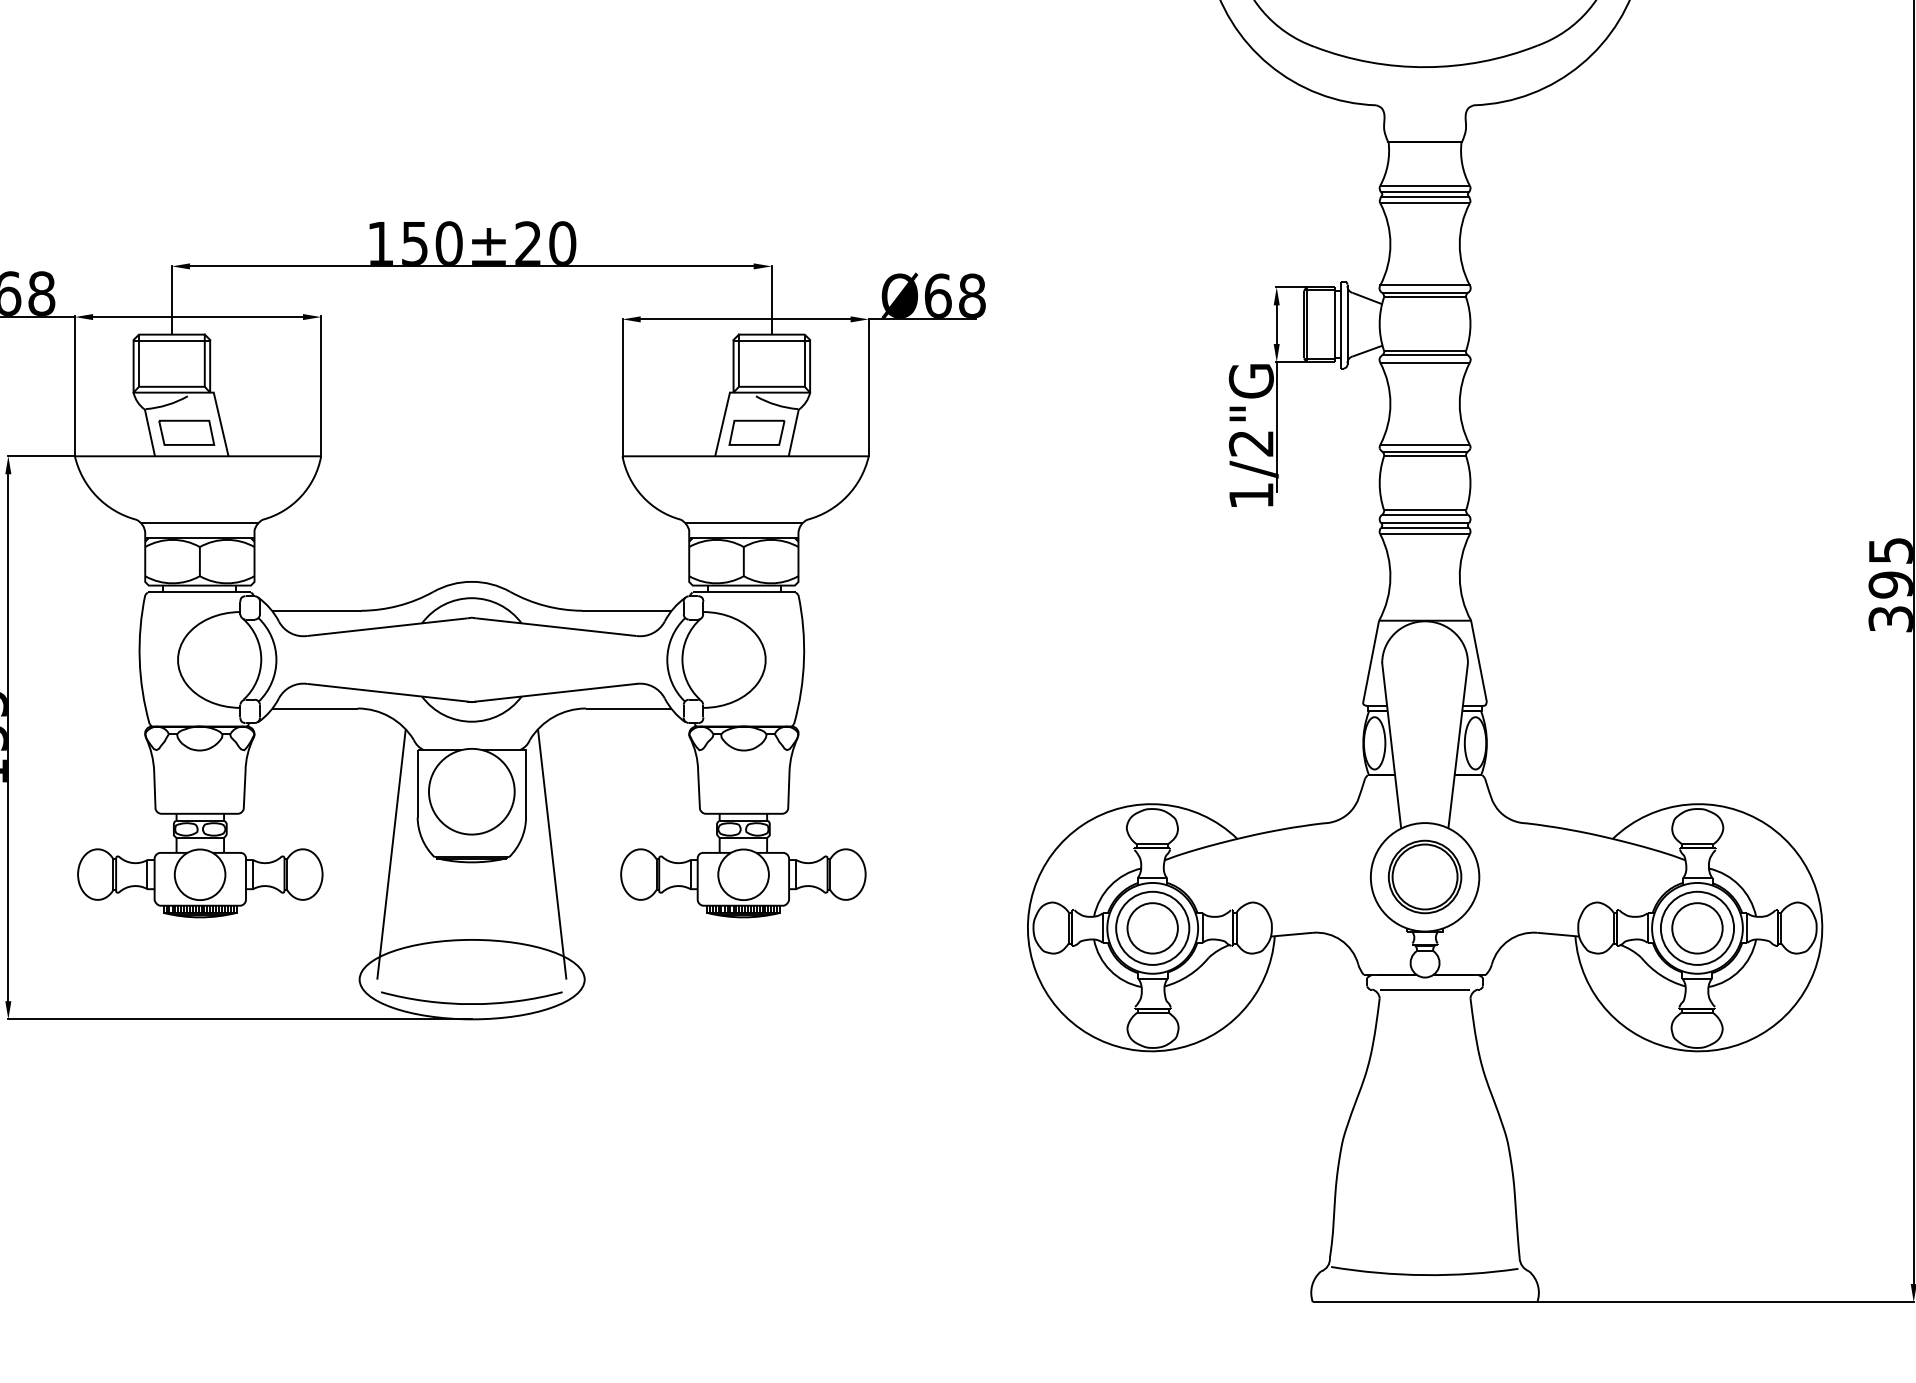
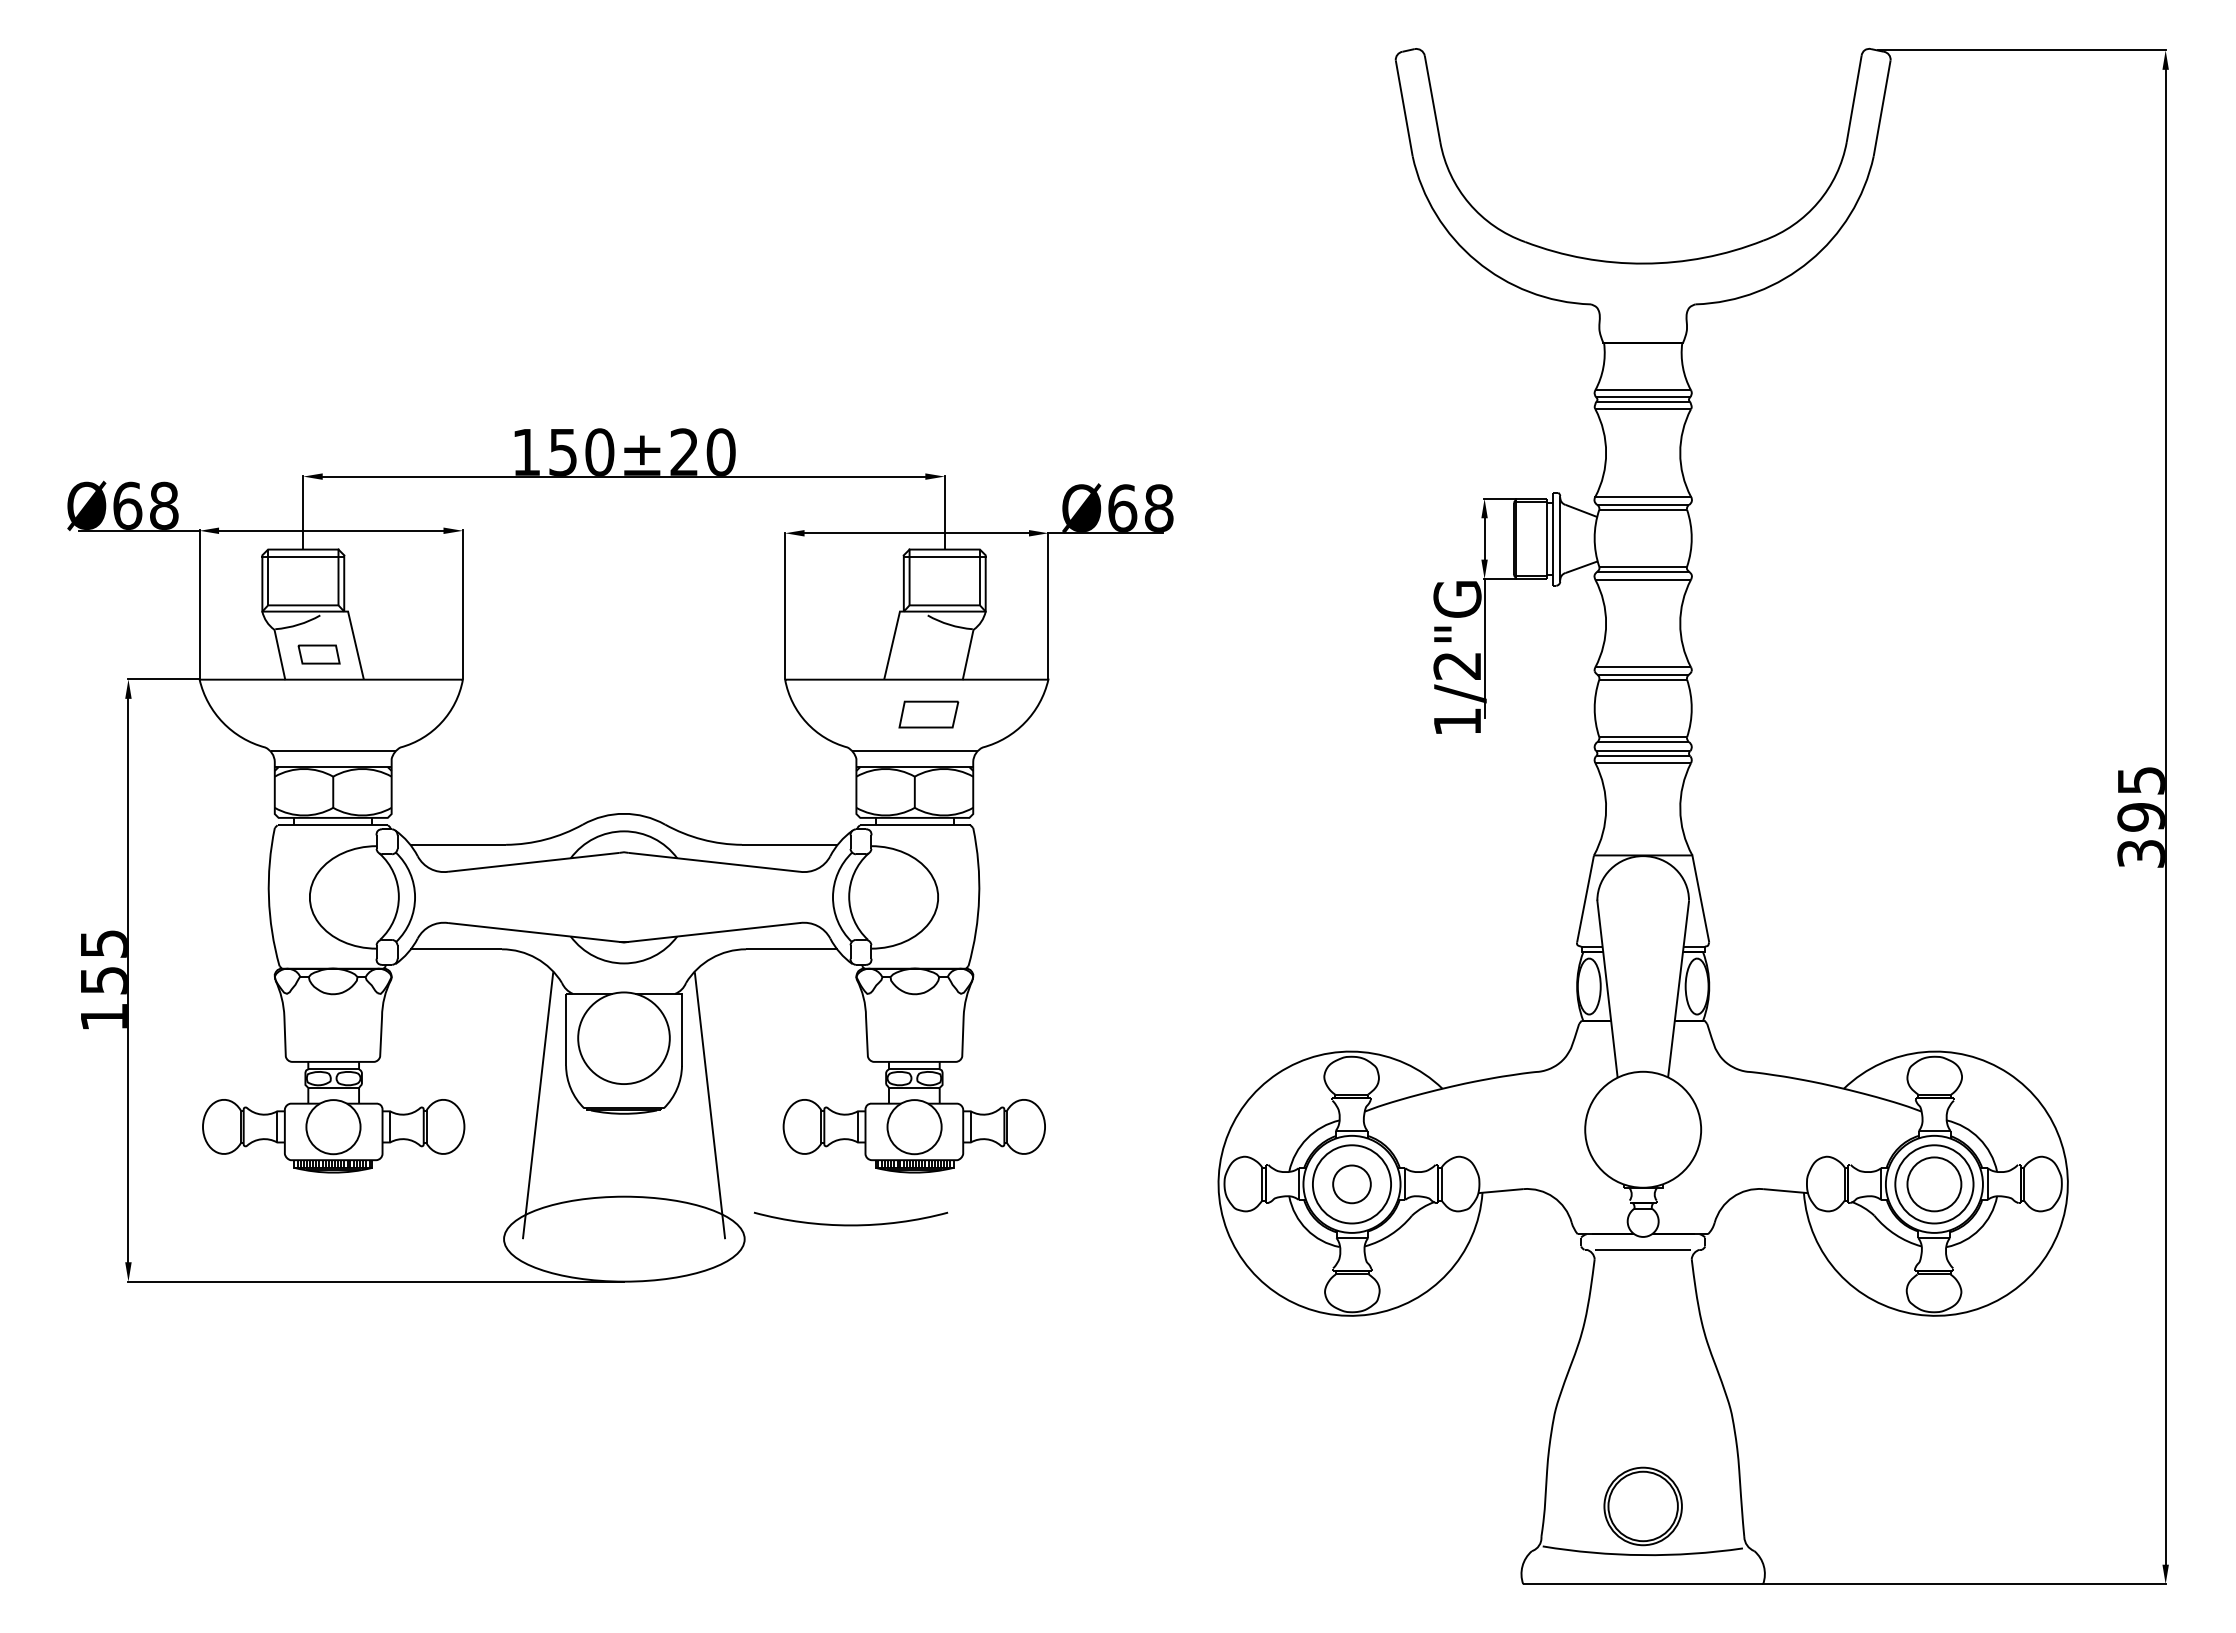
part: (186, 432) -> (318, 654), size x0.7
part: (756, 432) -> (928, 714), moved
part: (1424, 877) -> (1642, 1506), moved
circle: (1152, 928) -> (1351, 1184), size x0.7
arc: (471, 1003) -> (850, 1224), moved

